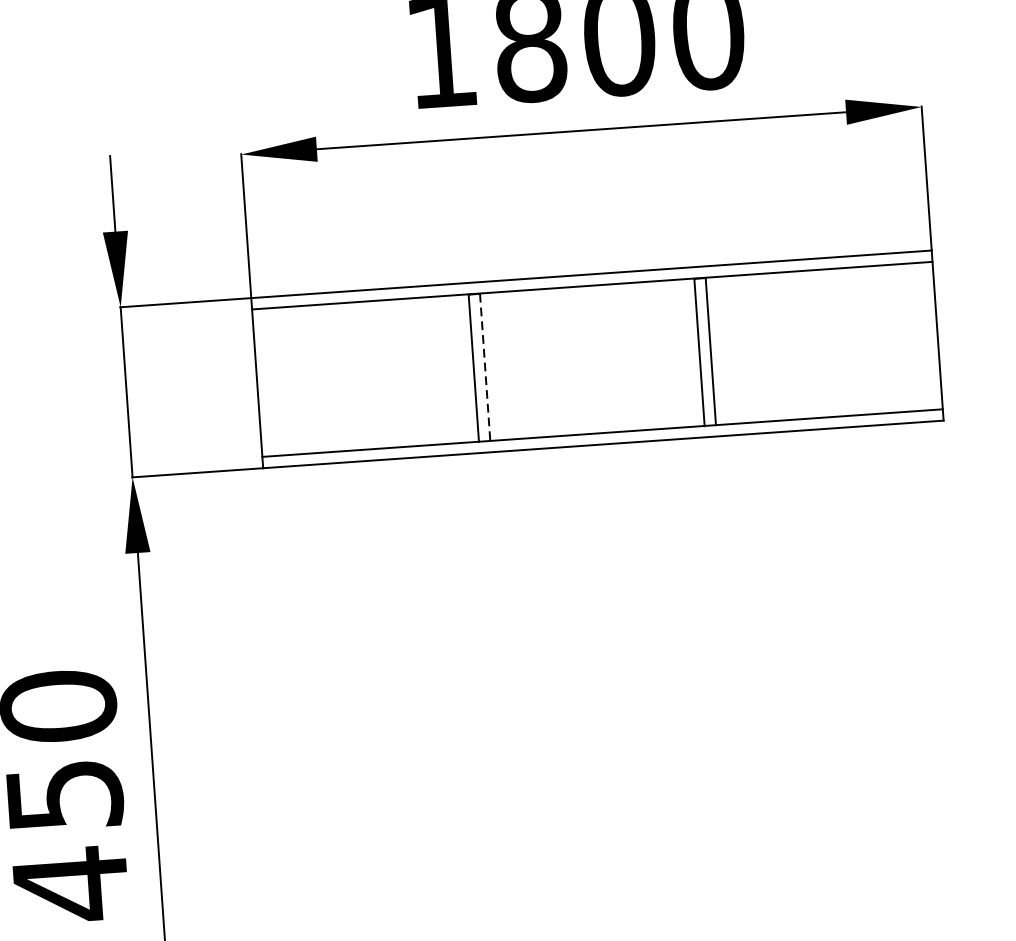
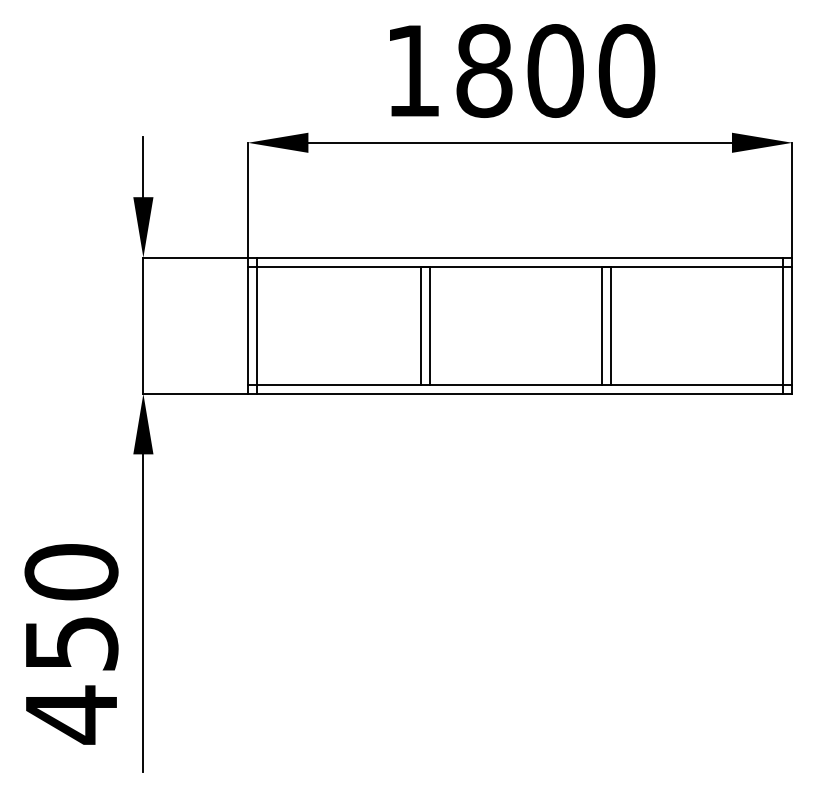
line: (926, 336) -> (783, 325), added
line: (485, 366) -> (430, 325), dashed -> solid
line: (267, 382) -> (256, 325), added

